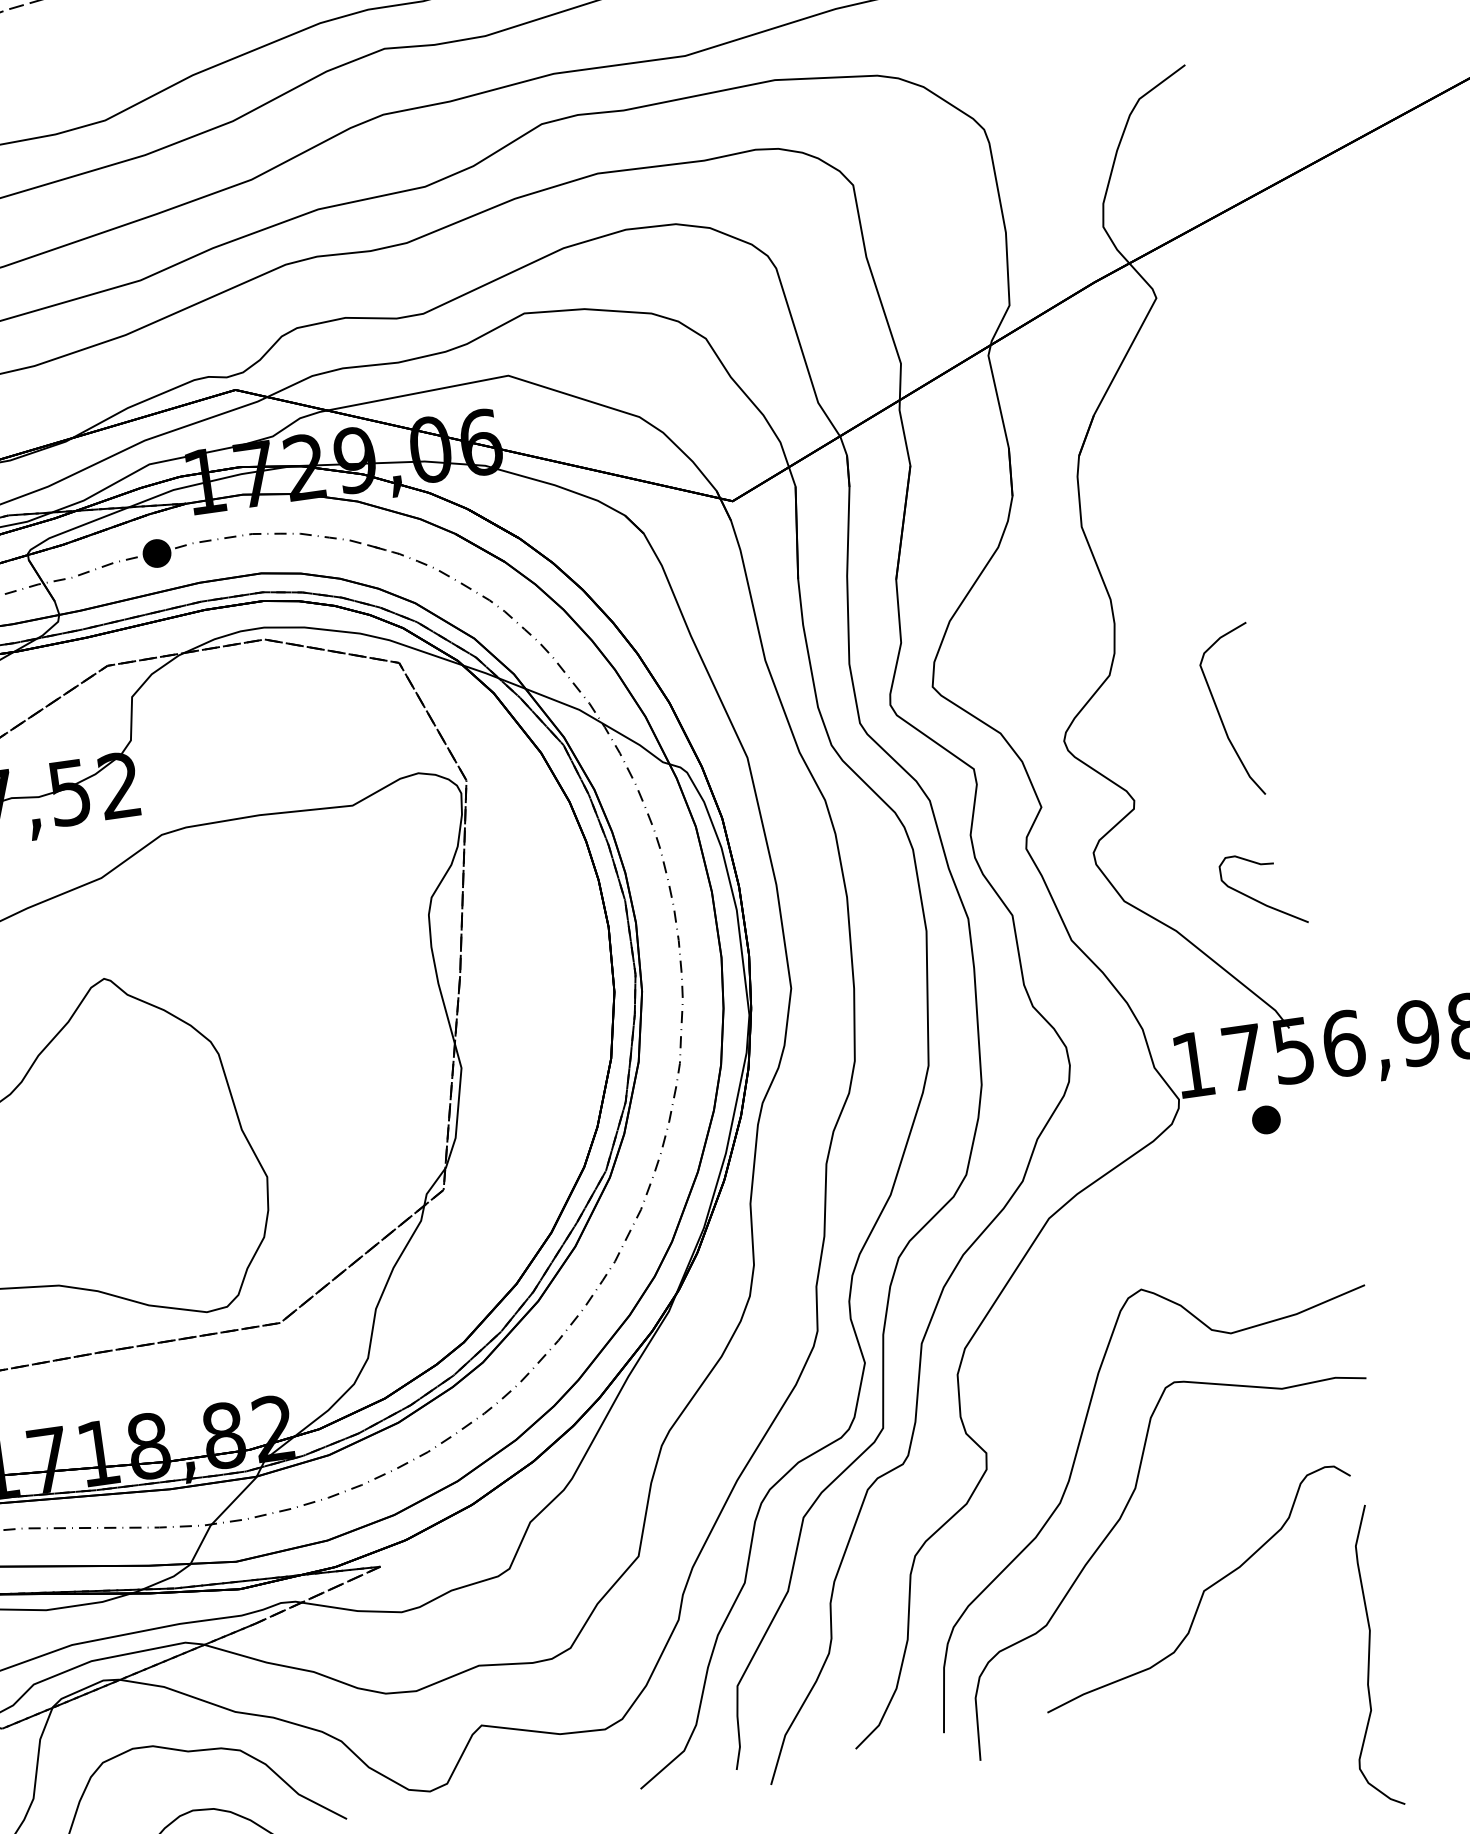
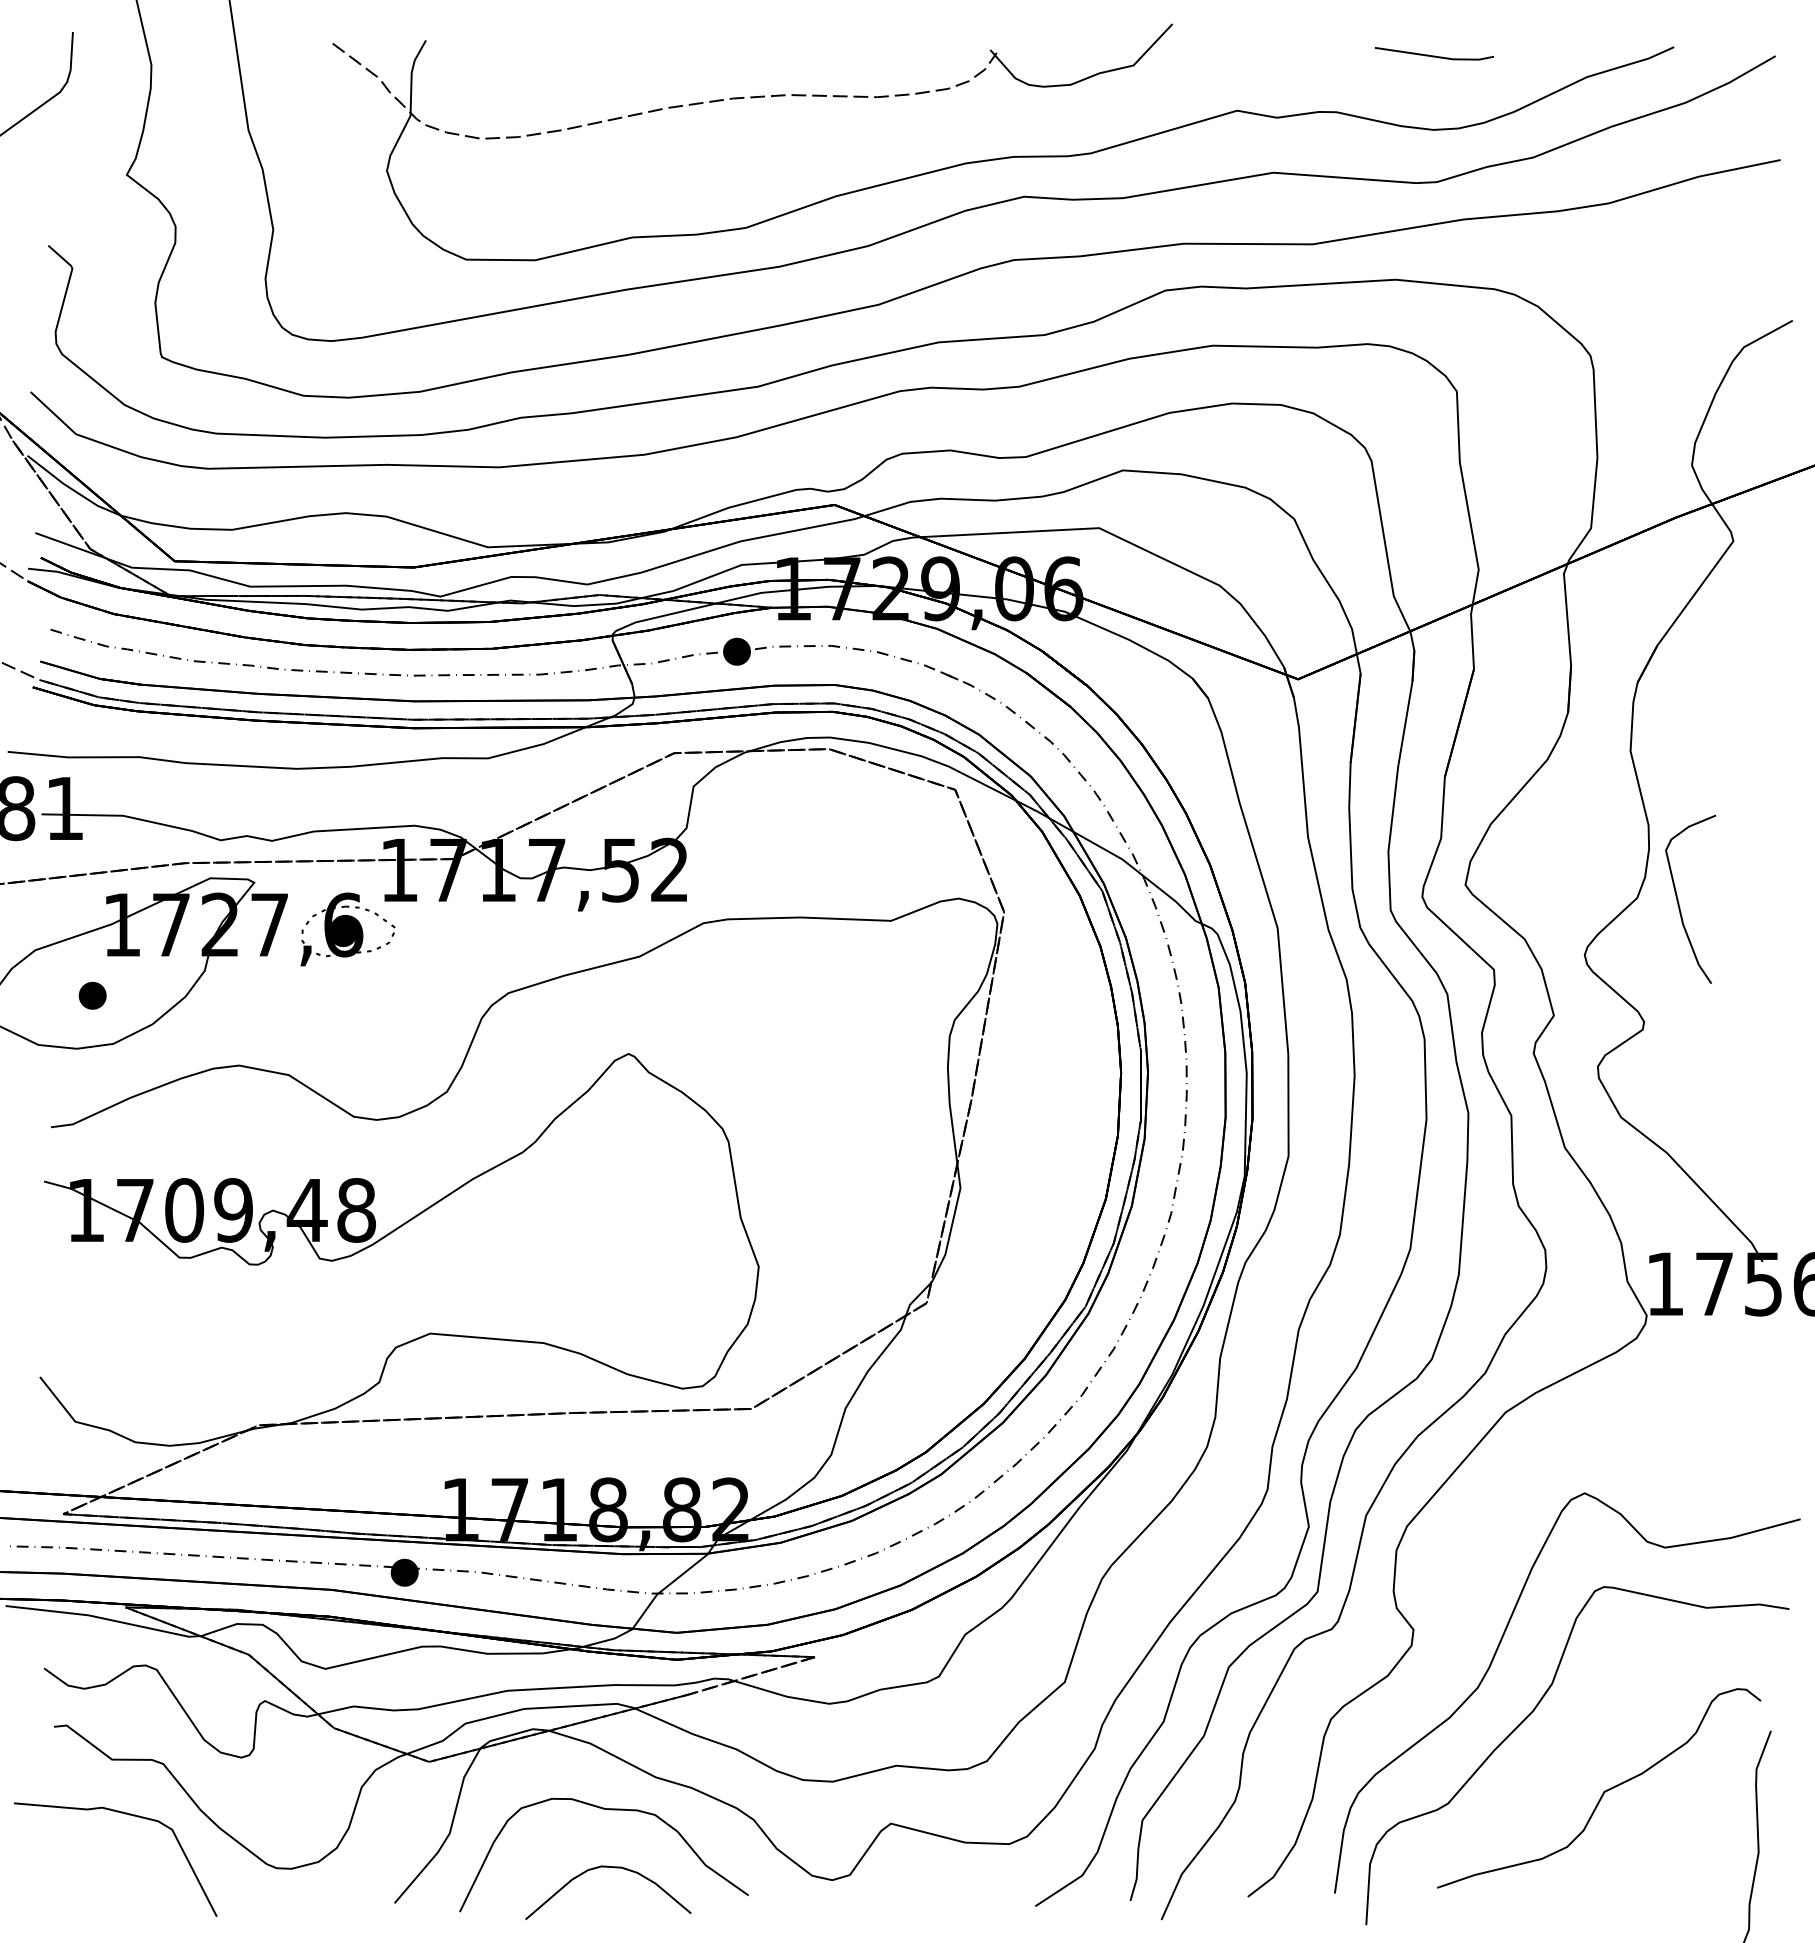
curve: (1220, 713) -> (1678, 899), moved
curve: (1255, 898) -> (1747, 1132), removed
part: (1265, 1119) -> (1727, 1346), removed

